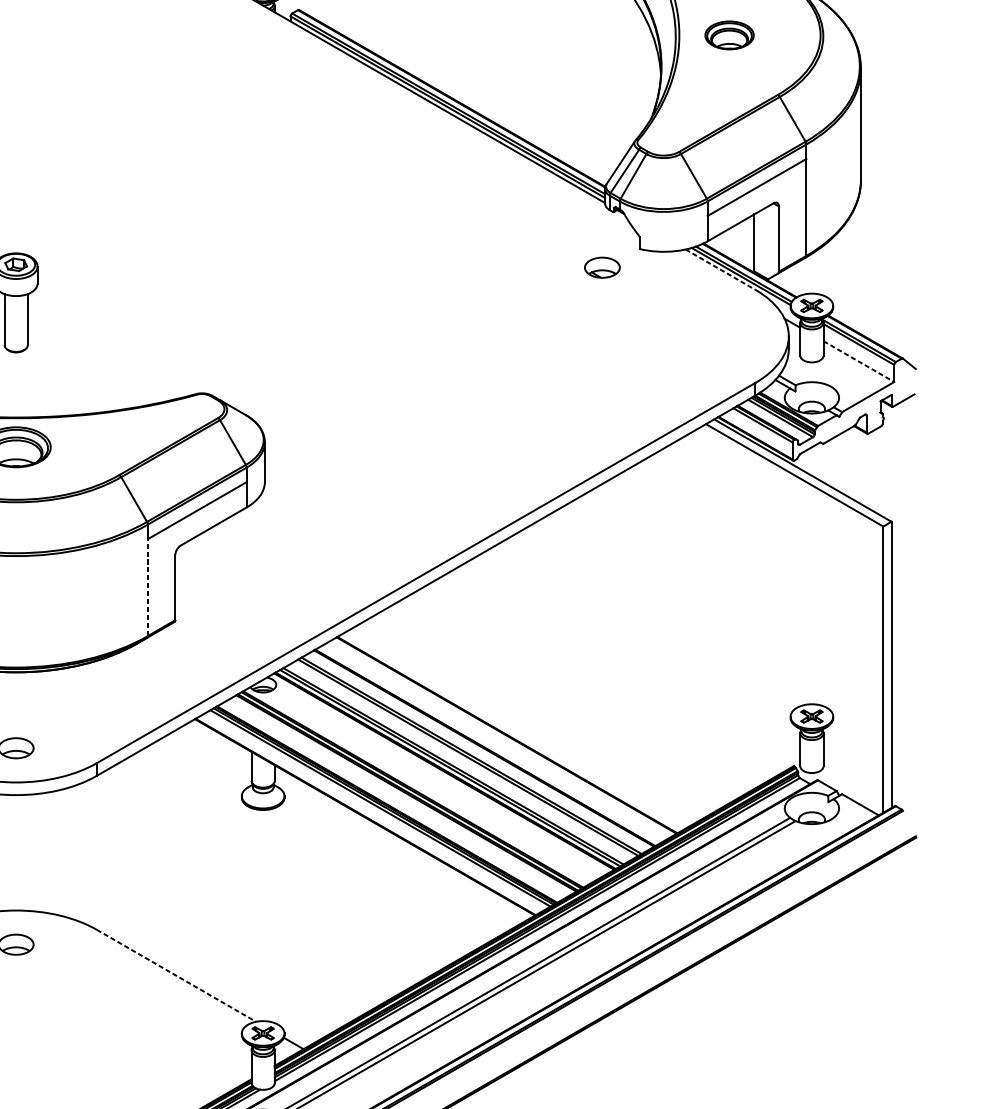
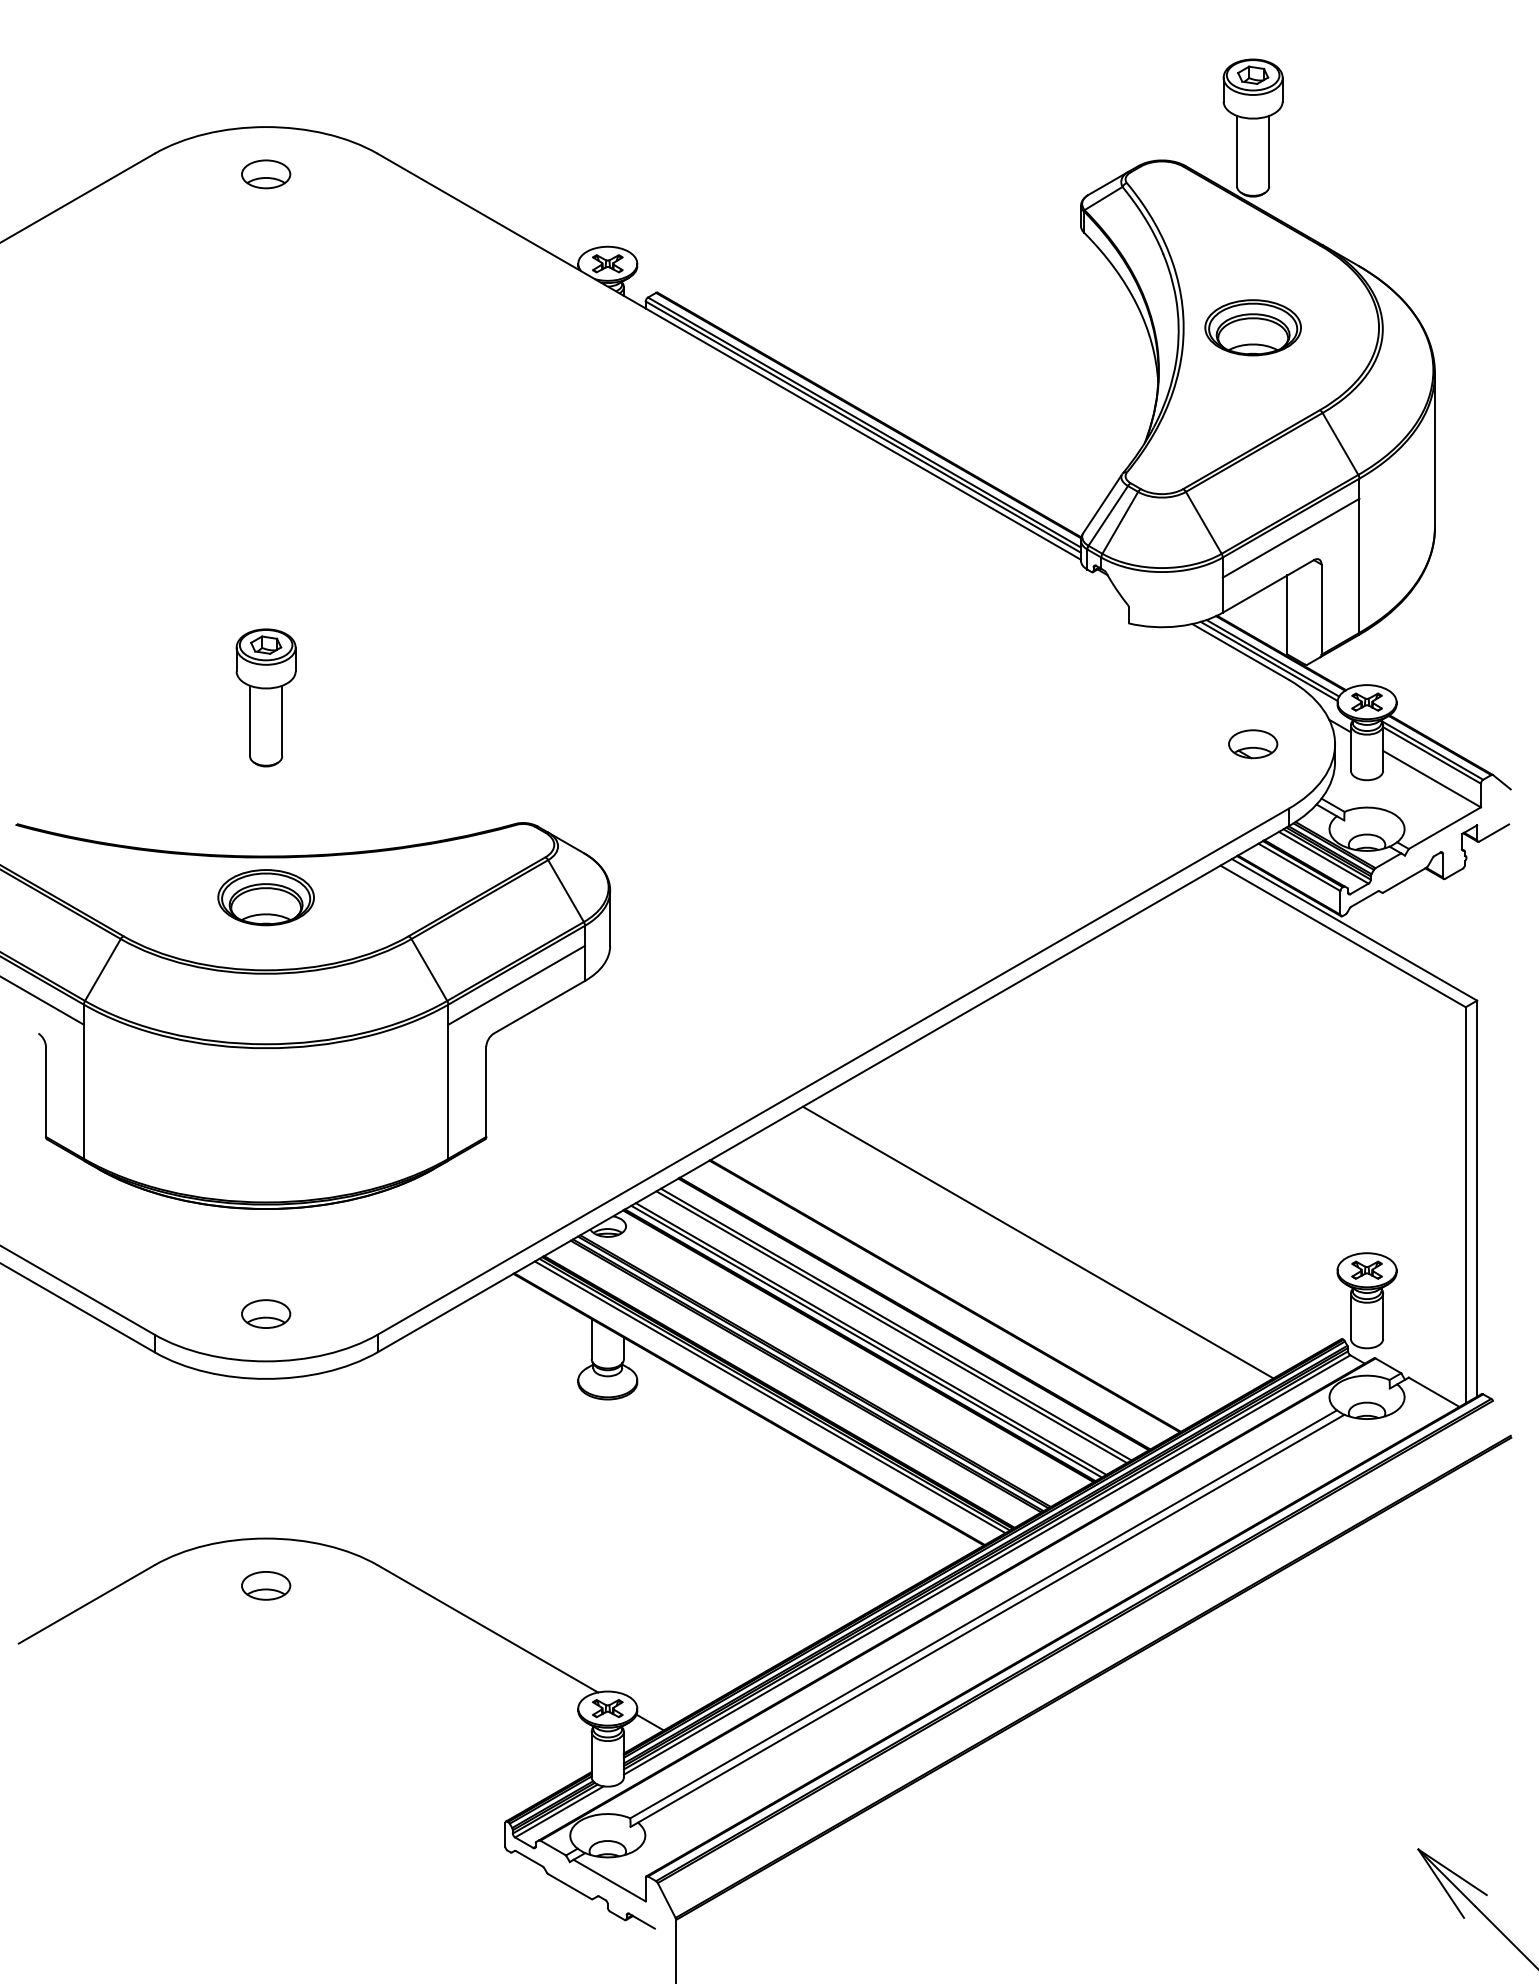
part: (729, 35) -> (1252, 327), size x1.43
part: (602, 267) -> (1253, 744), moved
line: (720, 269) -> (1240, 651), dashed -> solid
line: (859, 361) -> (1432, 779), dashed -> solid
line: (147, 587) -> (448, 1091), dashed -> solid
line: (573, 696) -> (1037, 1242), added
line: (176, 976) -> (488, 1629), dashed -> solid

